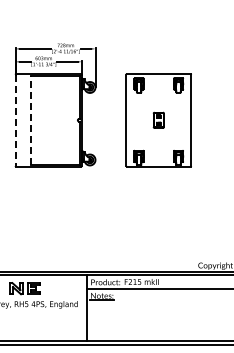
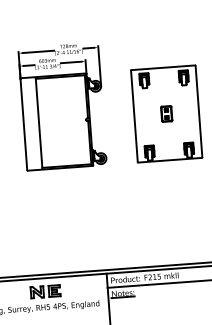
line: (15, 120) -> (23, 124), dashed -> solid
line: (30, 120) -> (38, 123), dashed -> solid

